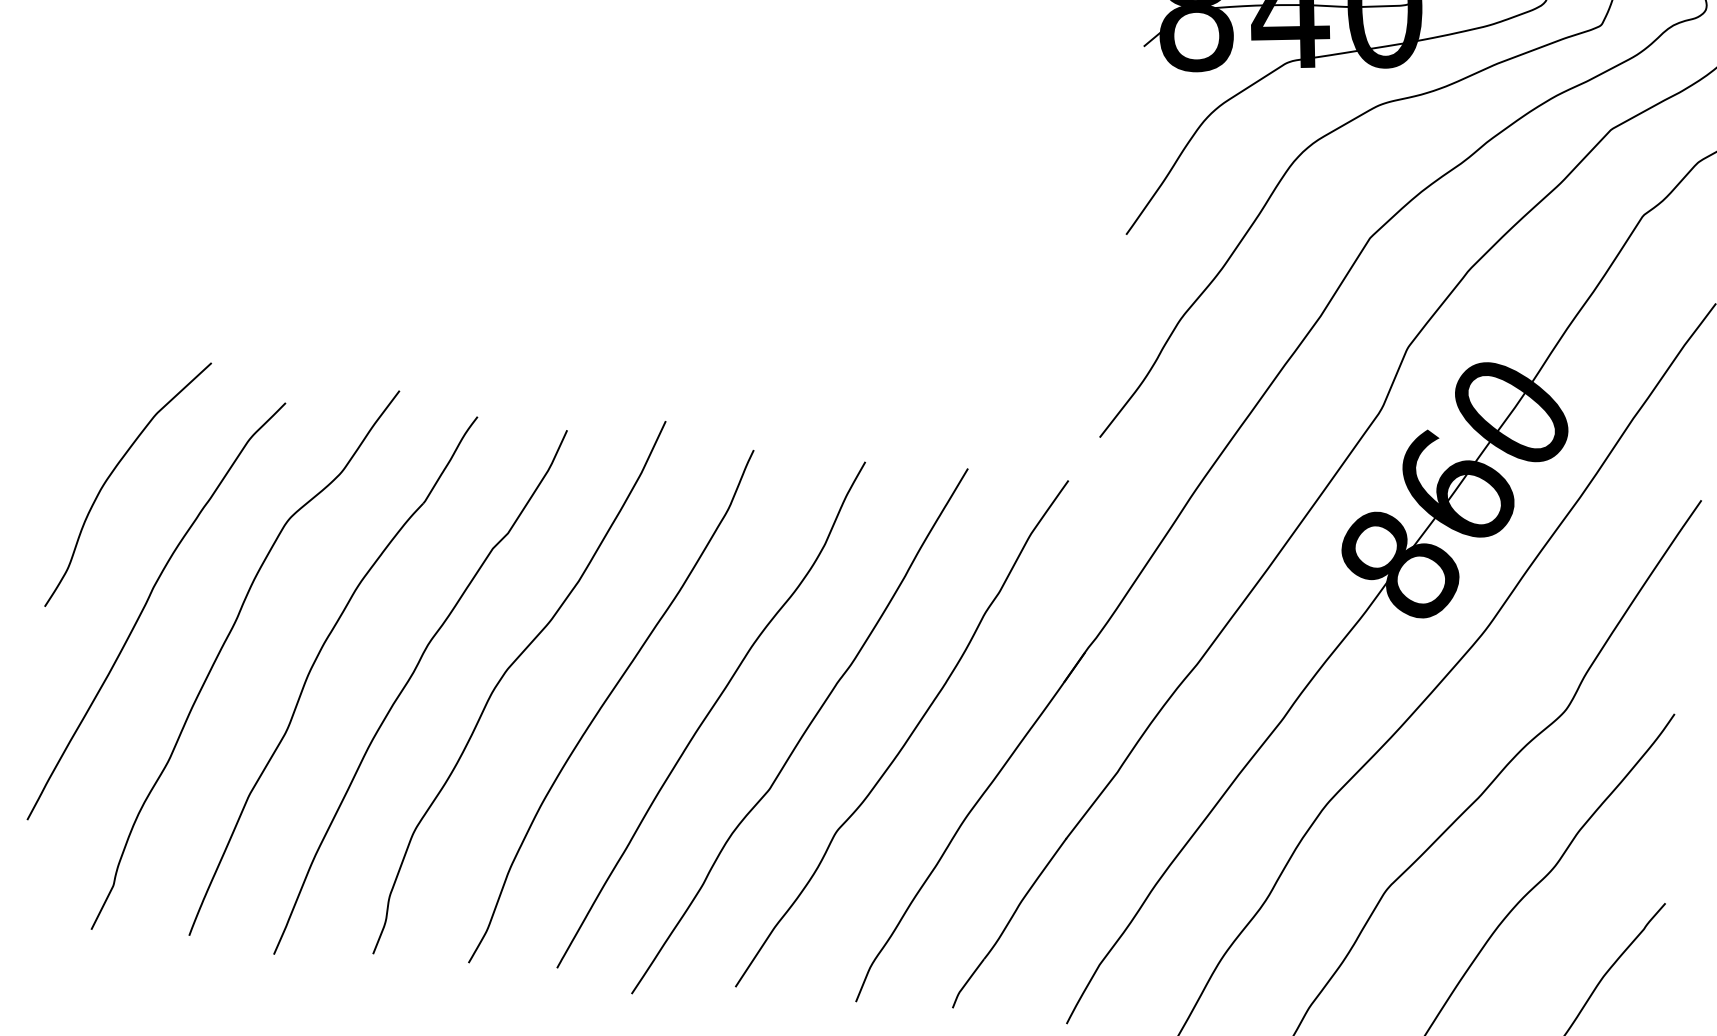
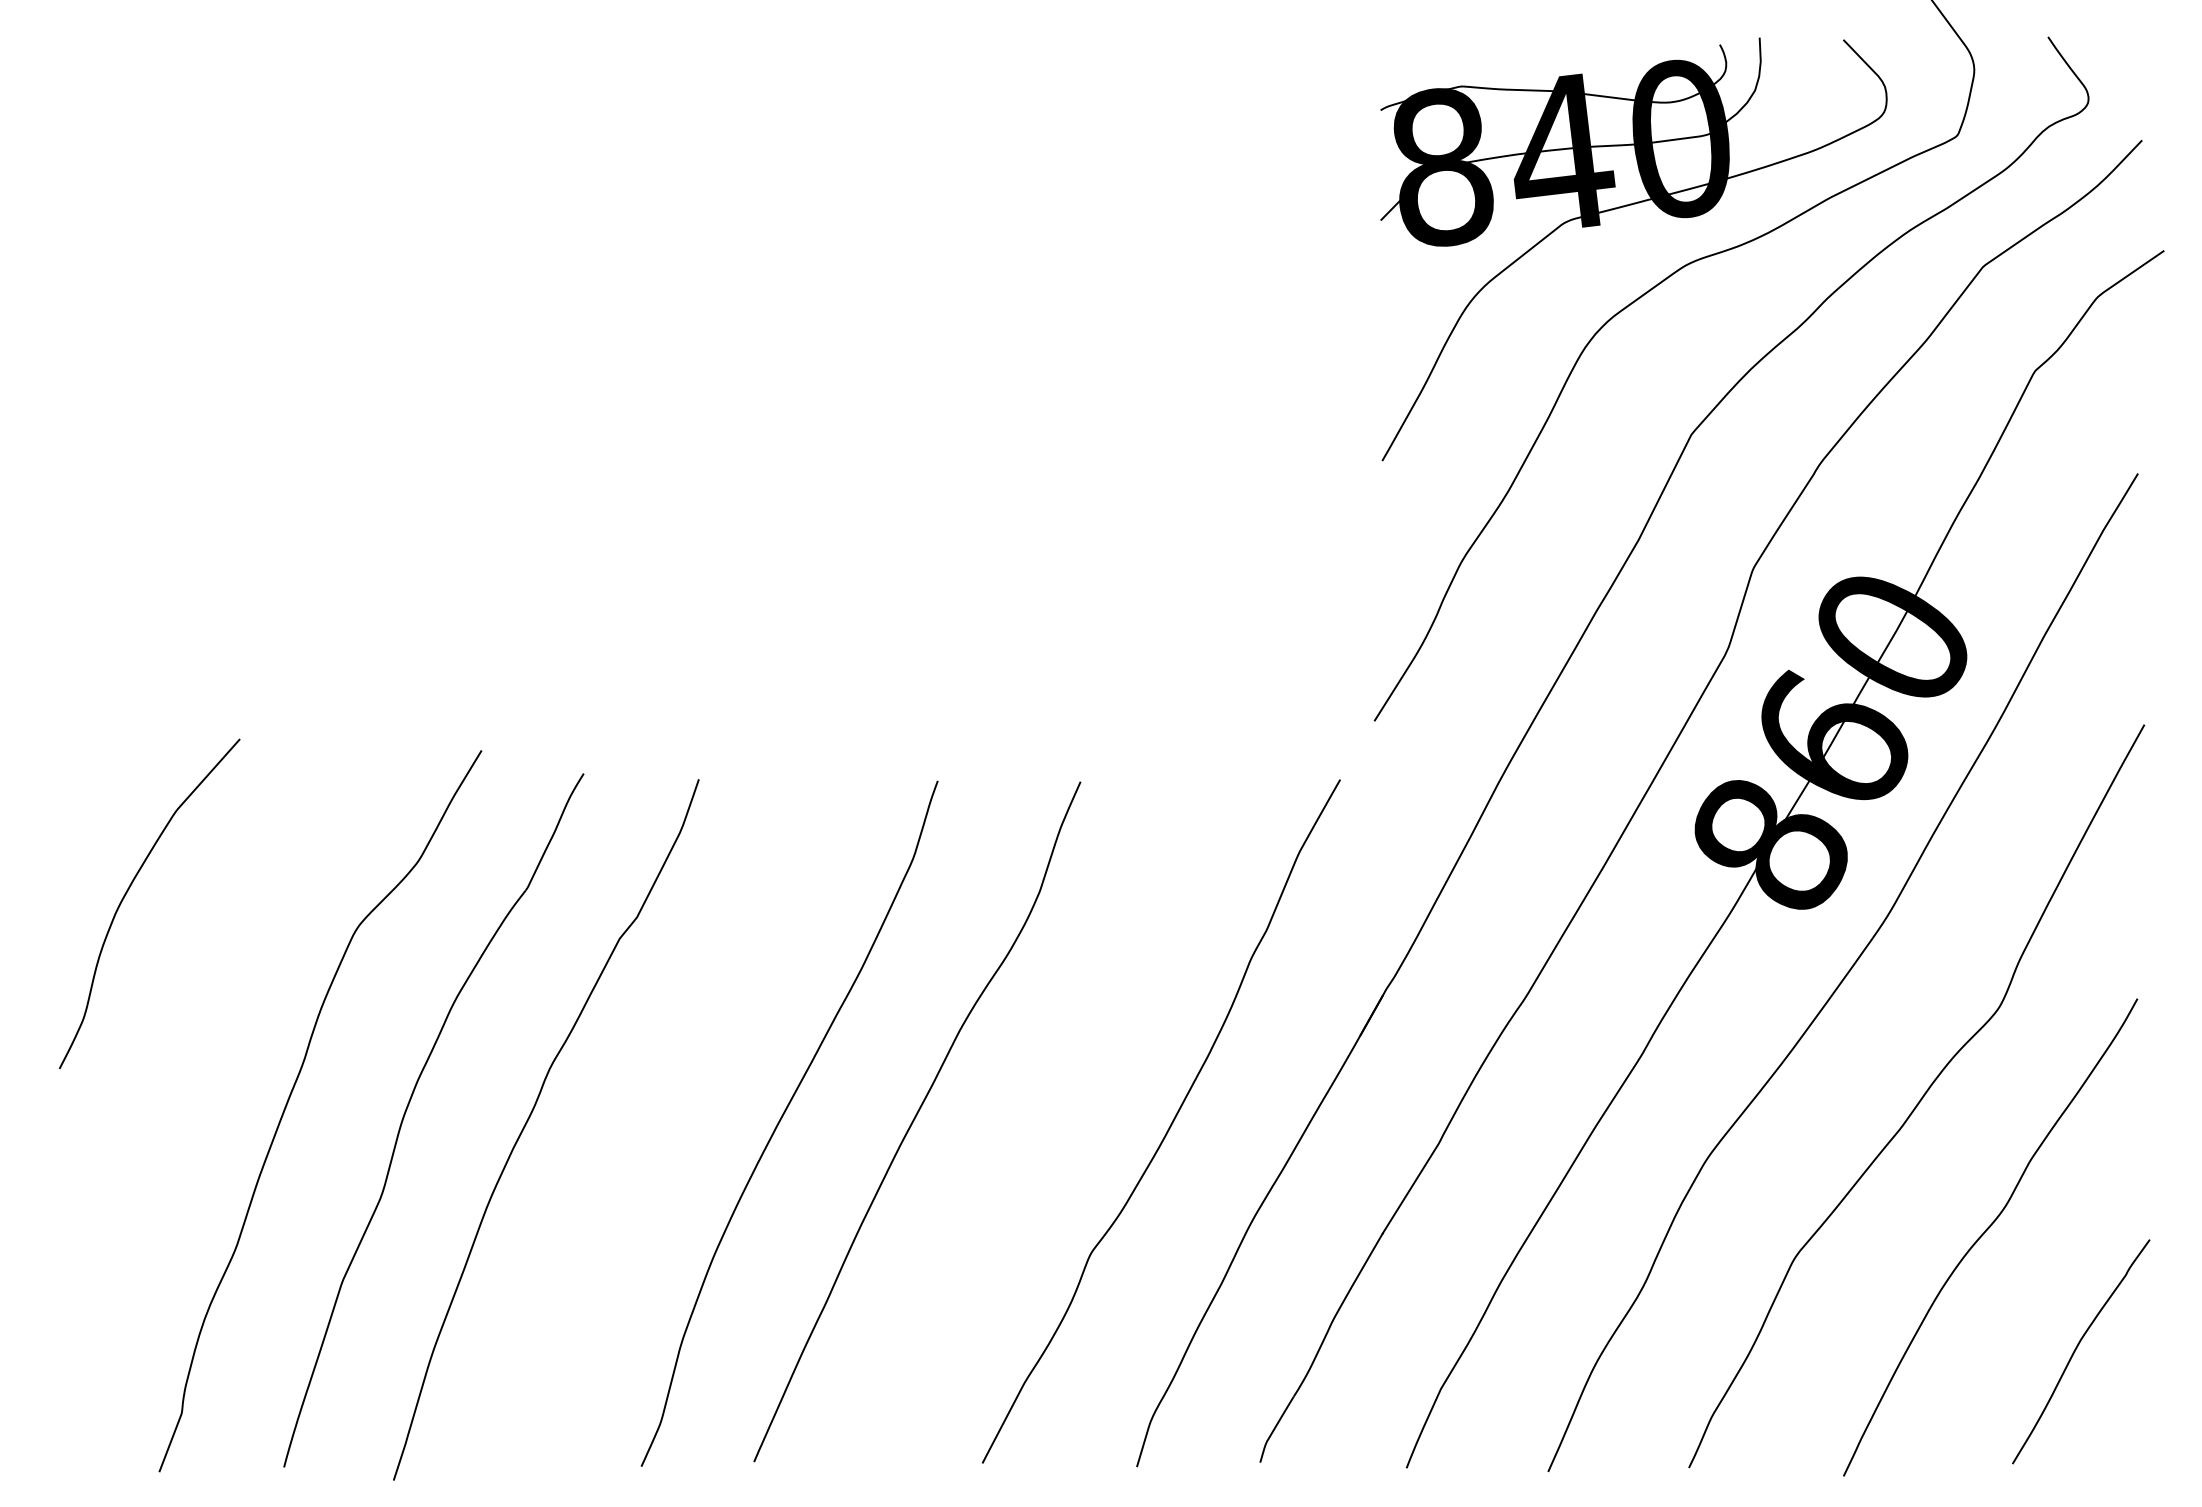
curve: (145, 605) -> (187, 1054), removed
curve: (502, 678) -> (648, 1101), removed
curve: (802, 734) -> (1035, 1134), removed

